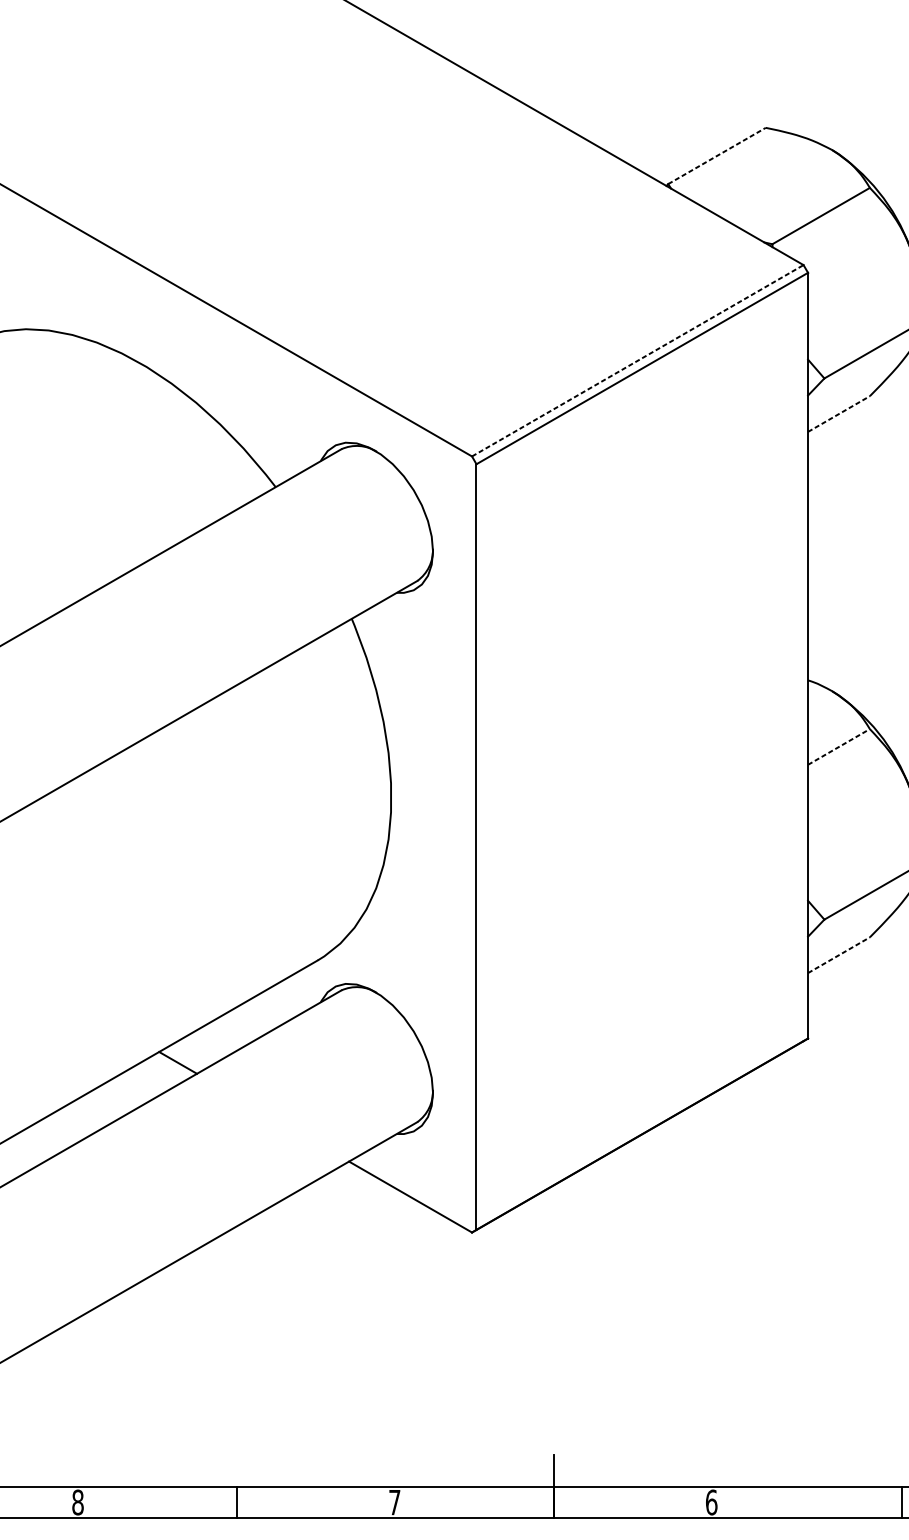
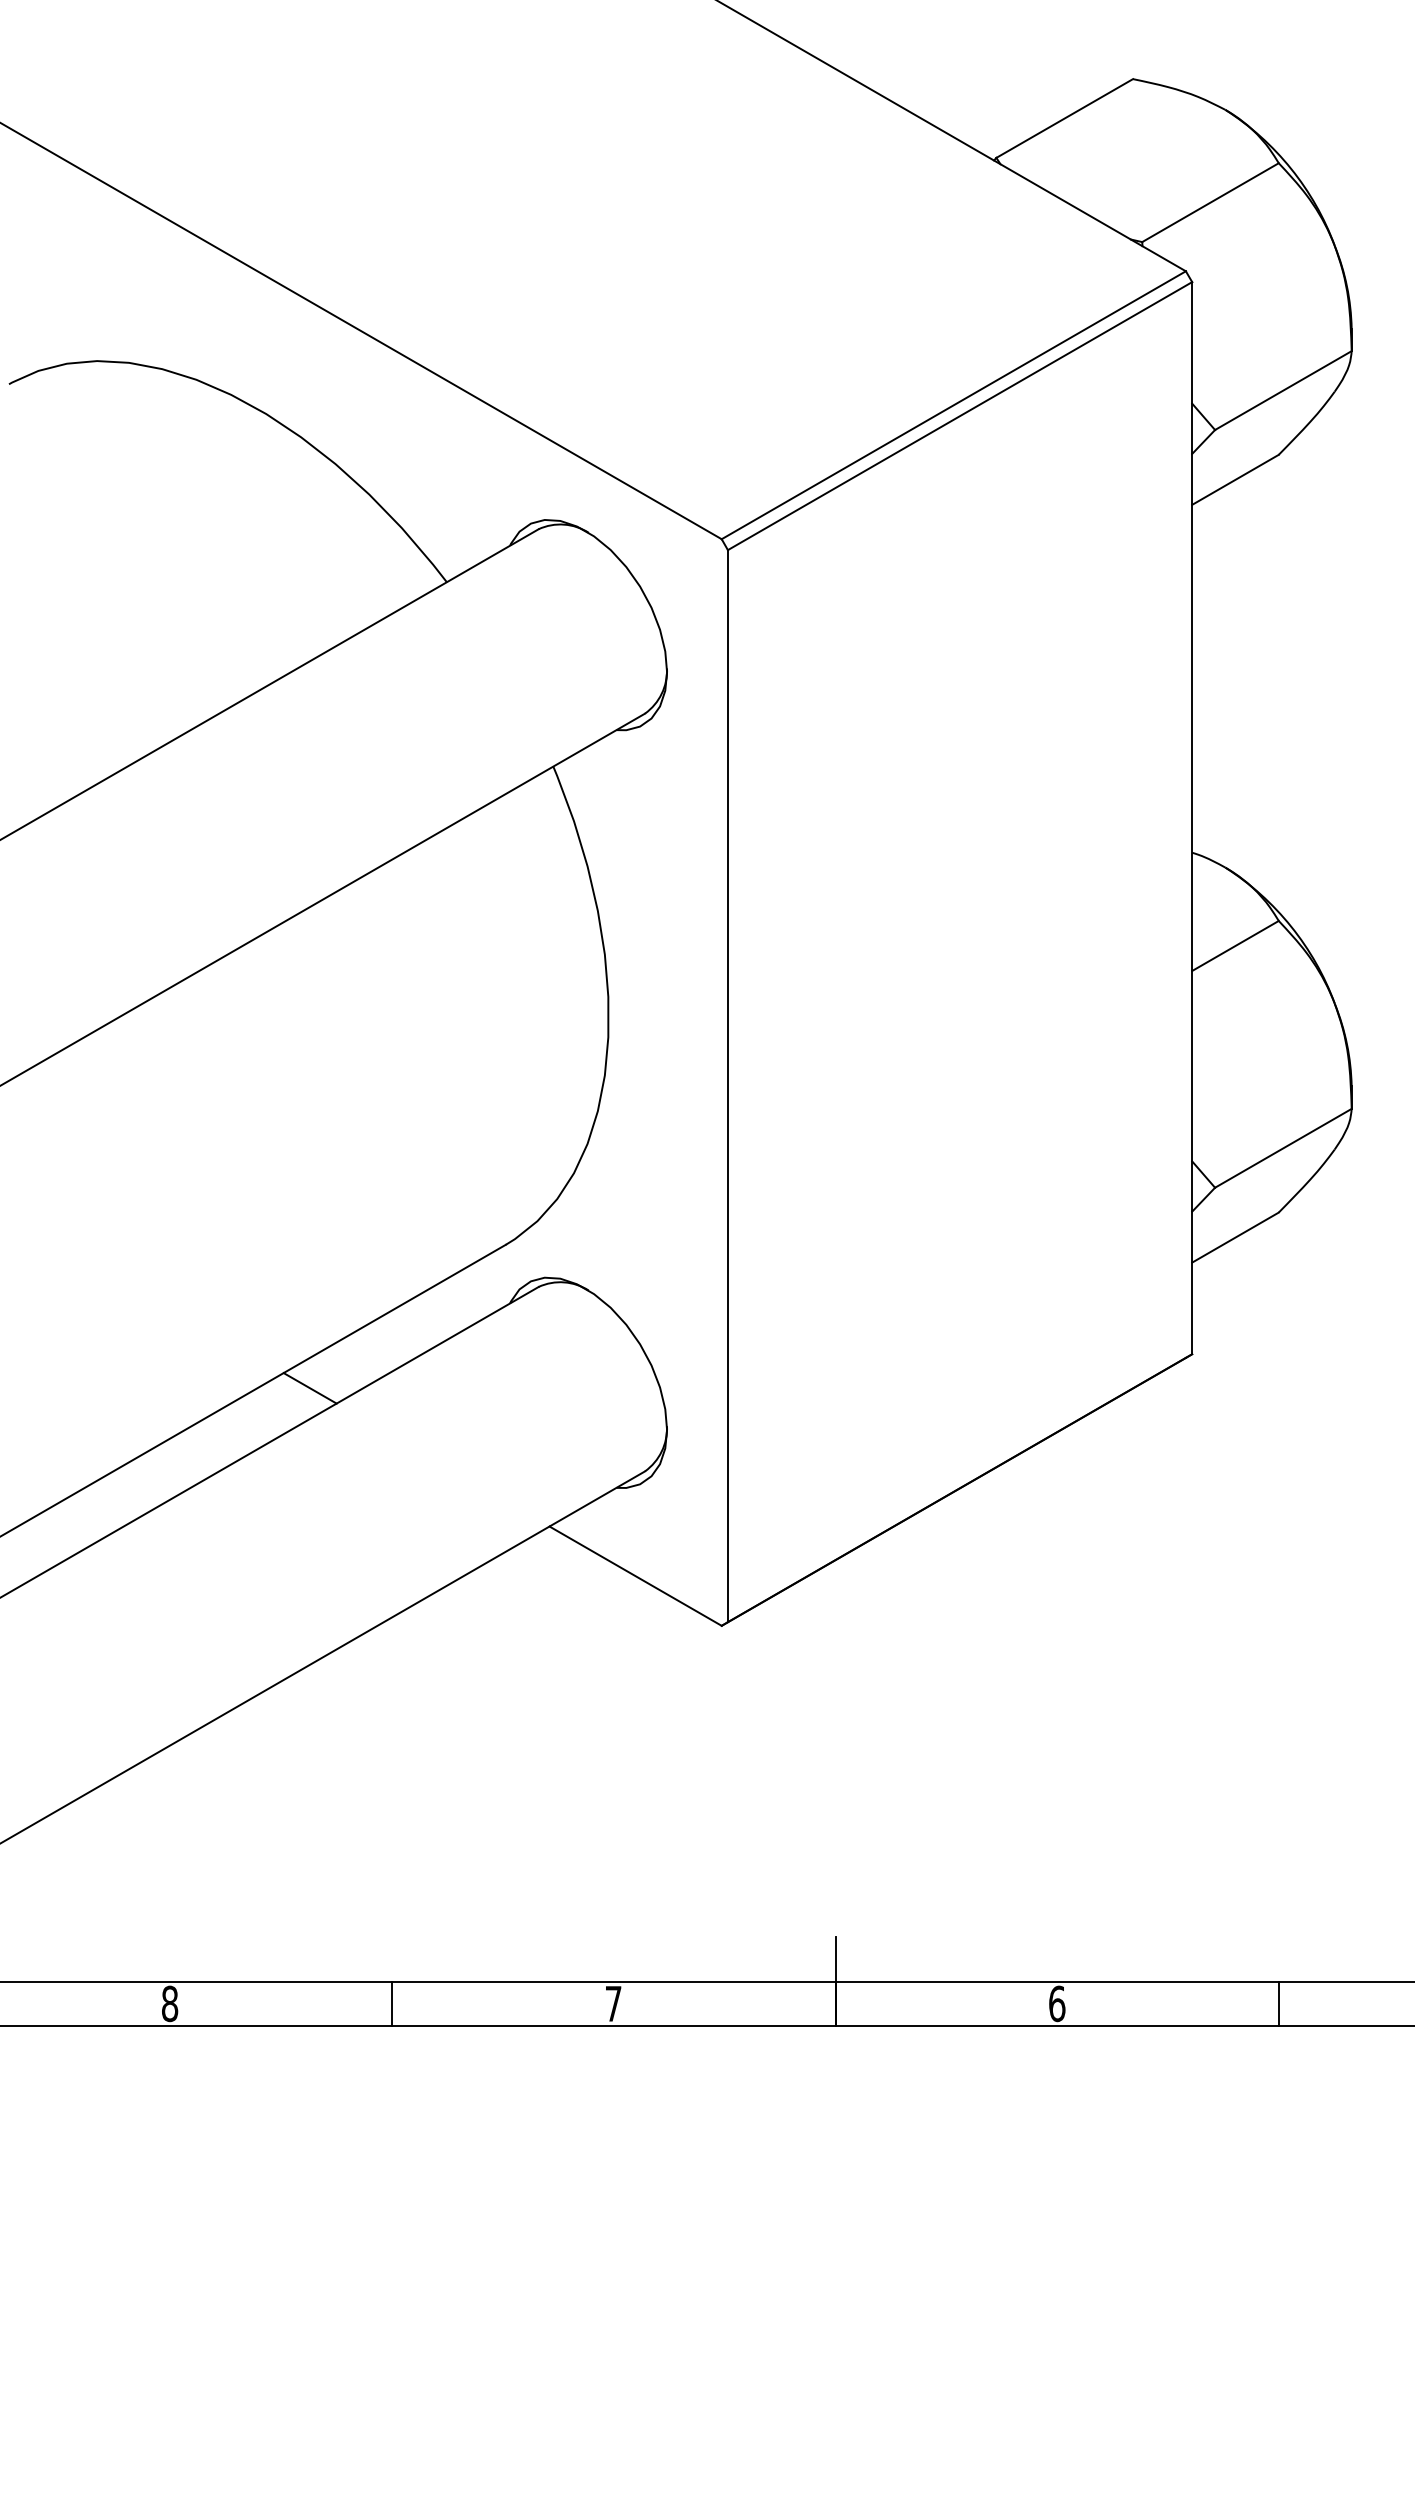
line: (716, 155) -> (1064, 118), dashed -> solid
line: (637, 360) -> (953, 405), dashed -> solid
line: (838, 413) -> (1235, 479), dashed -> solid
line: (838, 746) -> (1235, 945), dashed -> solid
line: (838, 955) -> (1235, 1237), dashed -> solid
line: (902, 1502) -> (1279, 2003), moved

